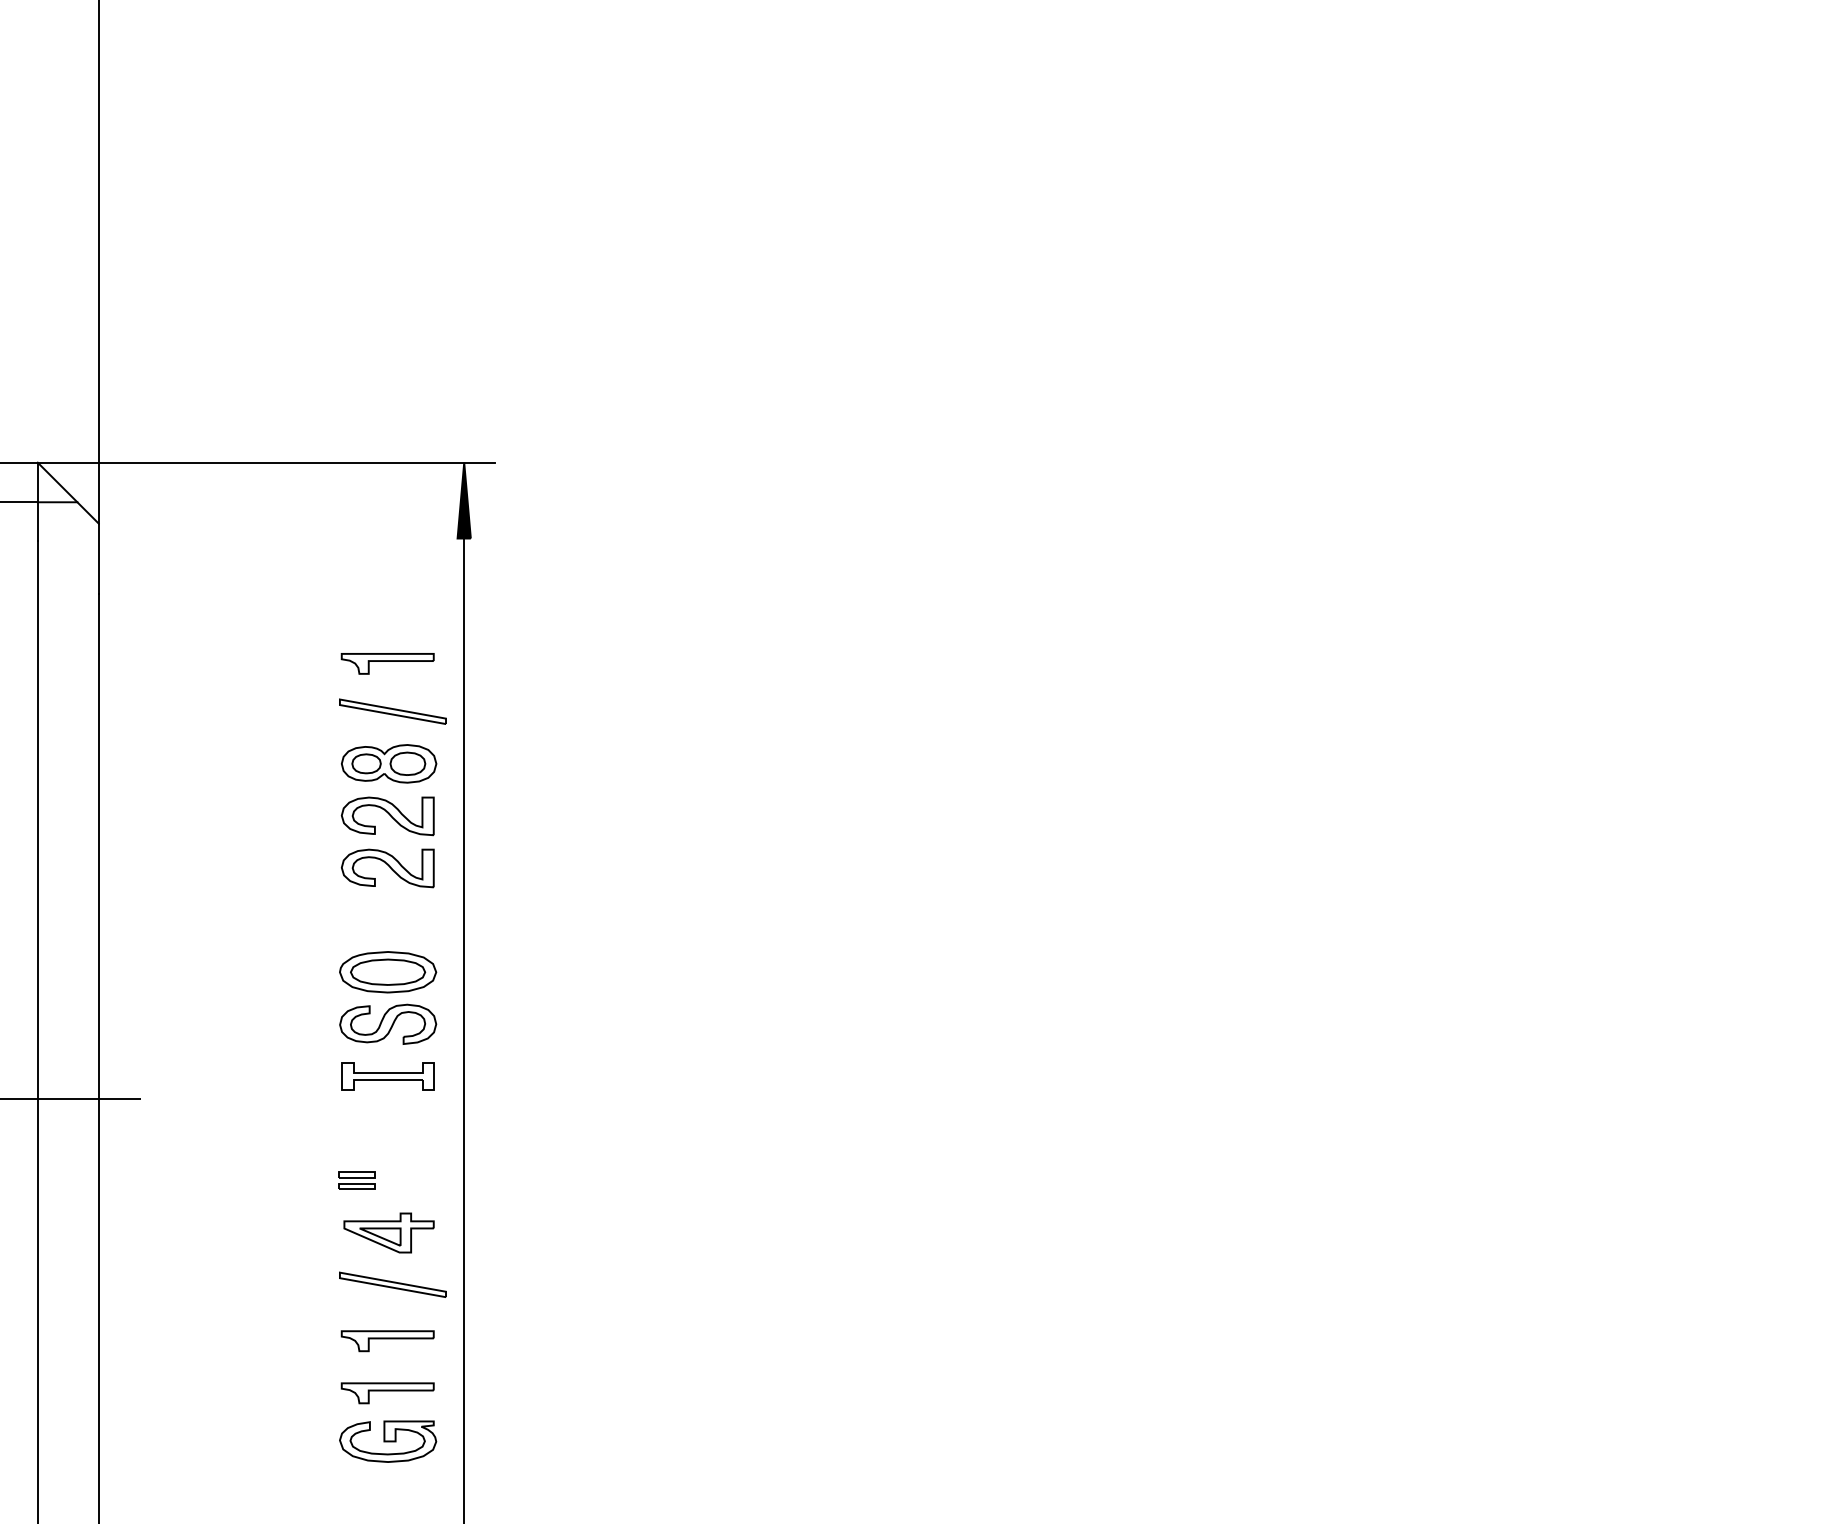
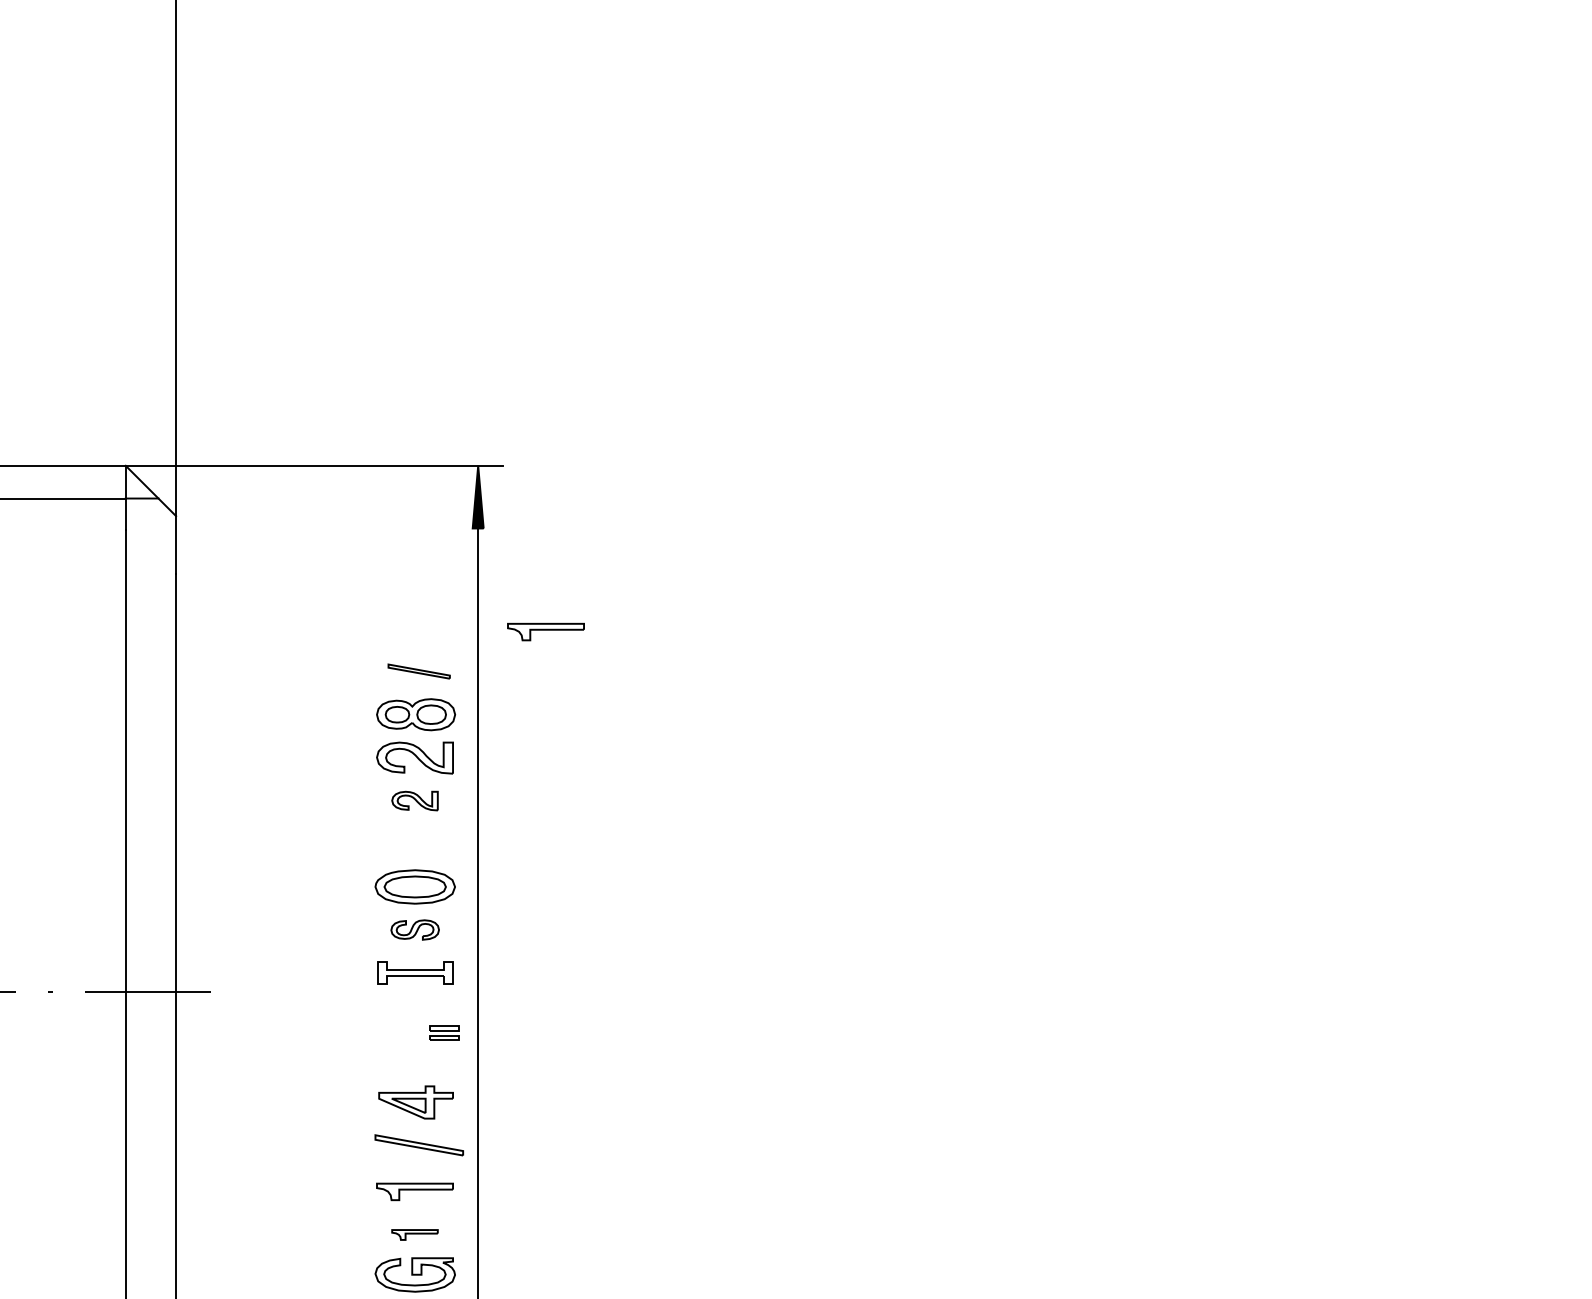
part: (387, 663) -> (545, 631), moved
part: (391, 711) -> (418, 671), size x0.7
part: (387, 867) -> (414, 800), size x0.6
part: (387, 1023) -> (414, 929), size x0.6
part: (356, 1179) -> (444, 1032), moved
part: (387, 1392) -> (414, 1234), size x0.6

